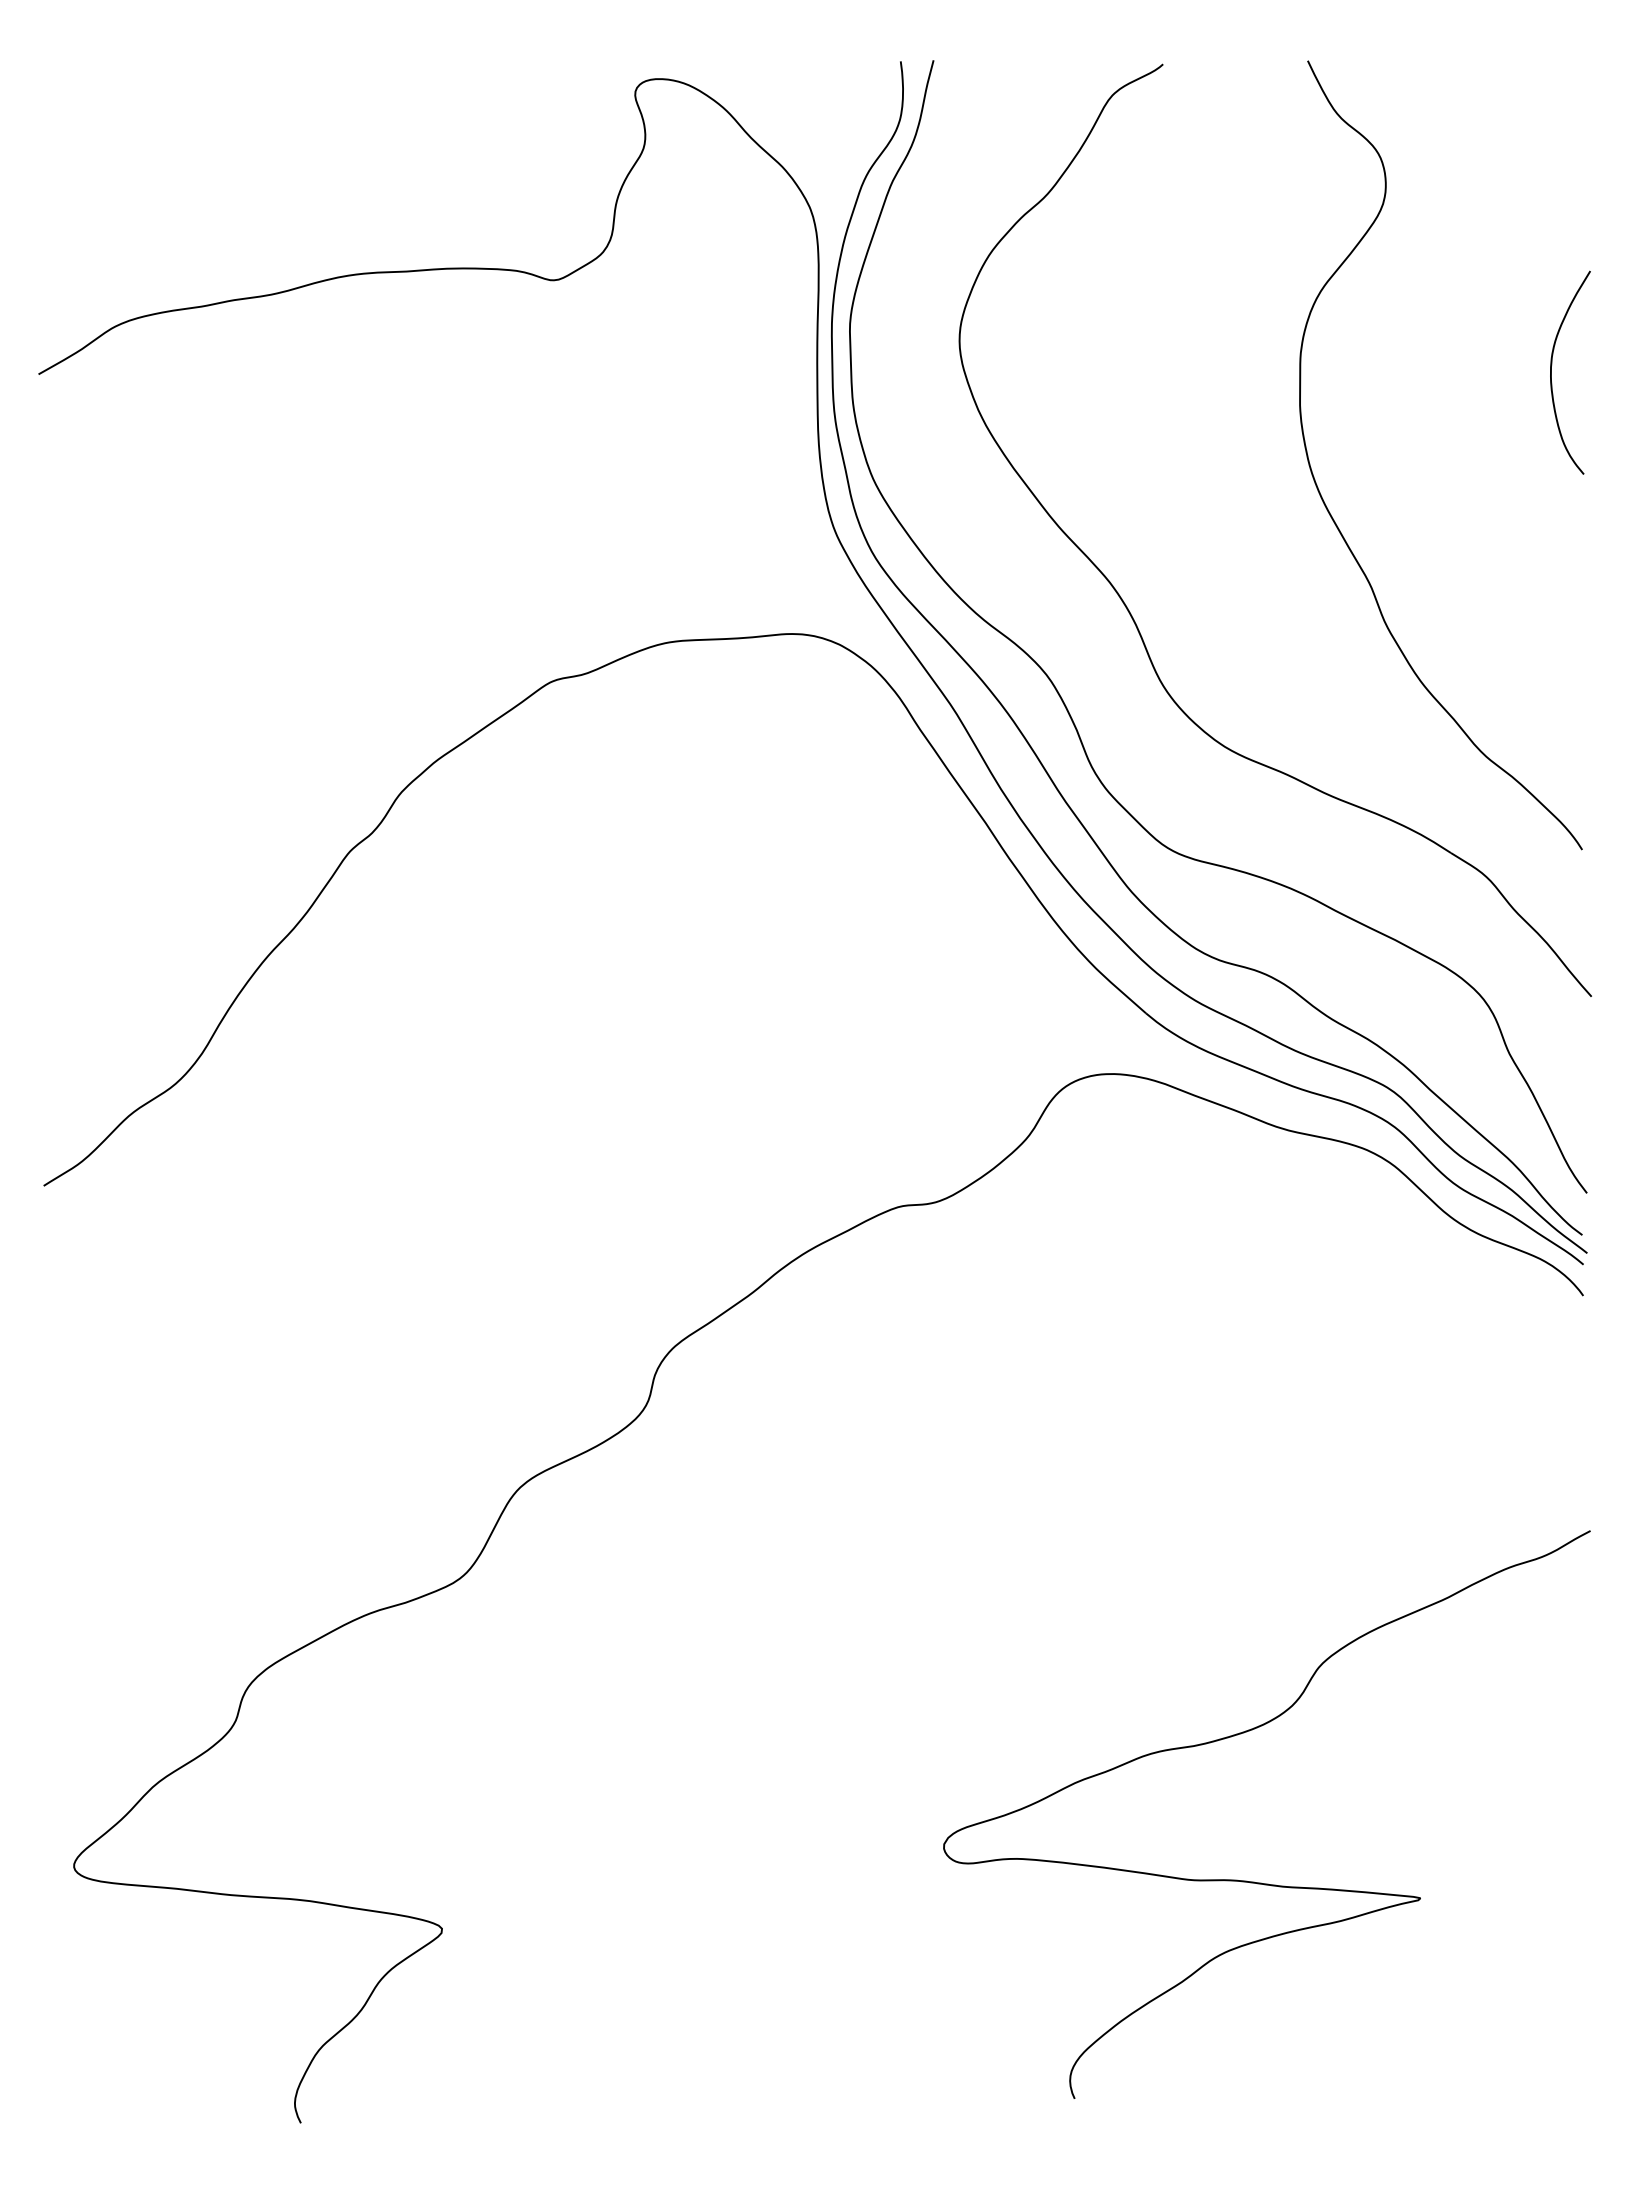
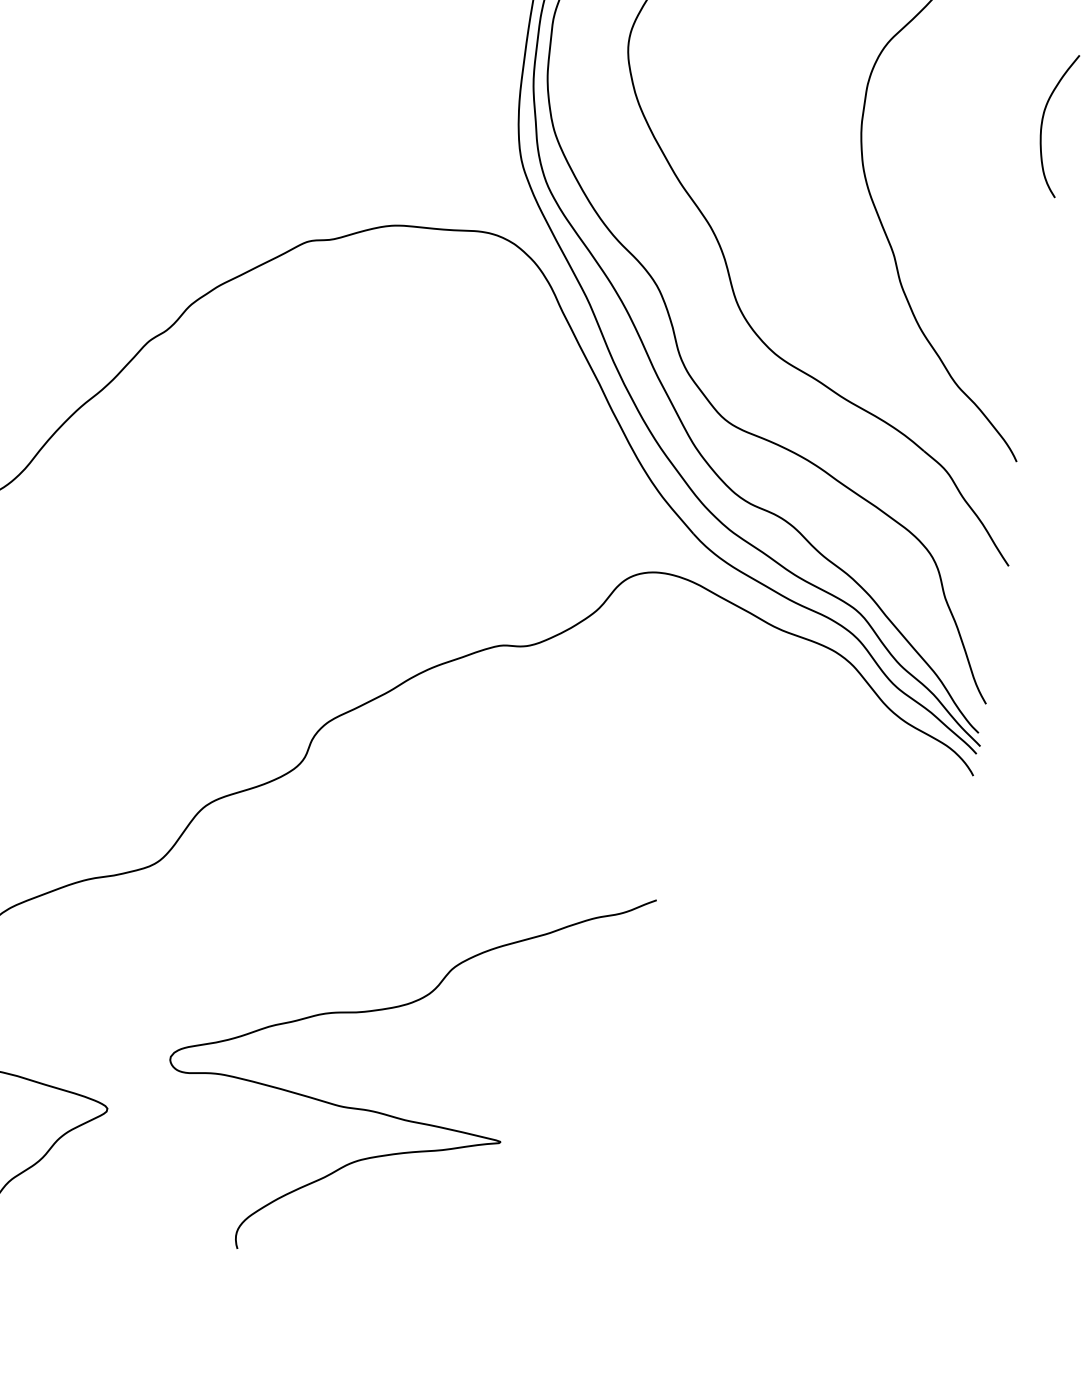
curve: (1254, 1881) -> (385, 1113), moved

